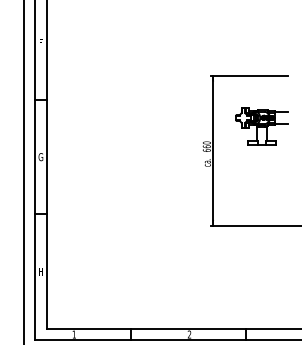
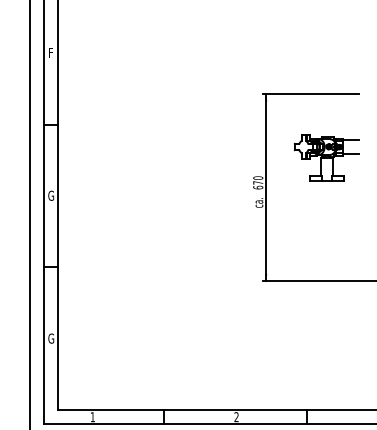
text: (207, 146) -> (258, 182), 660 -> 670
text: (41, 271) -> (51, 338), H -> G

